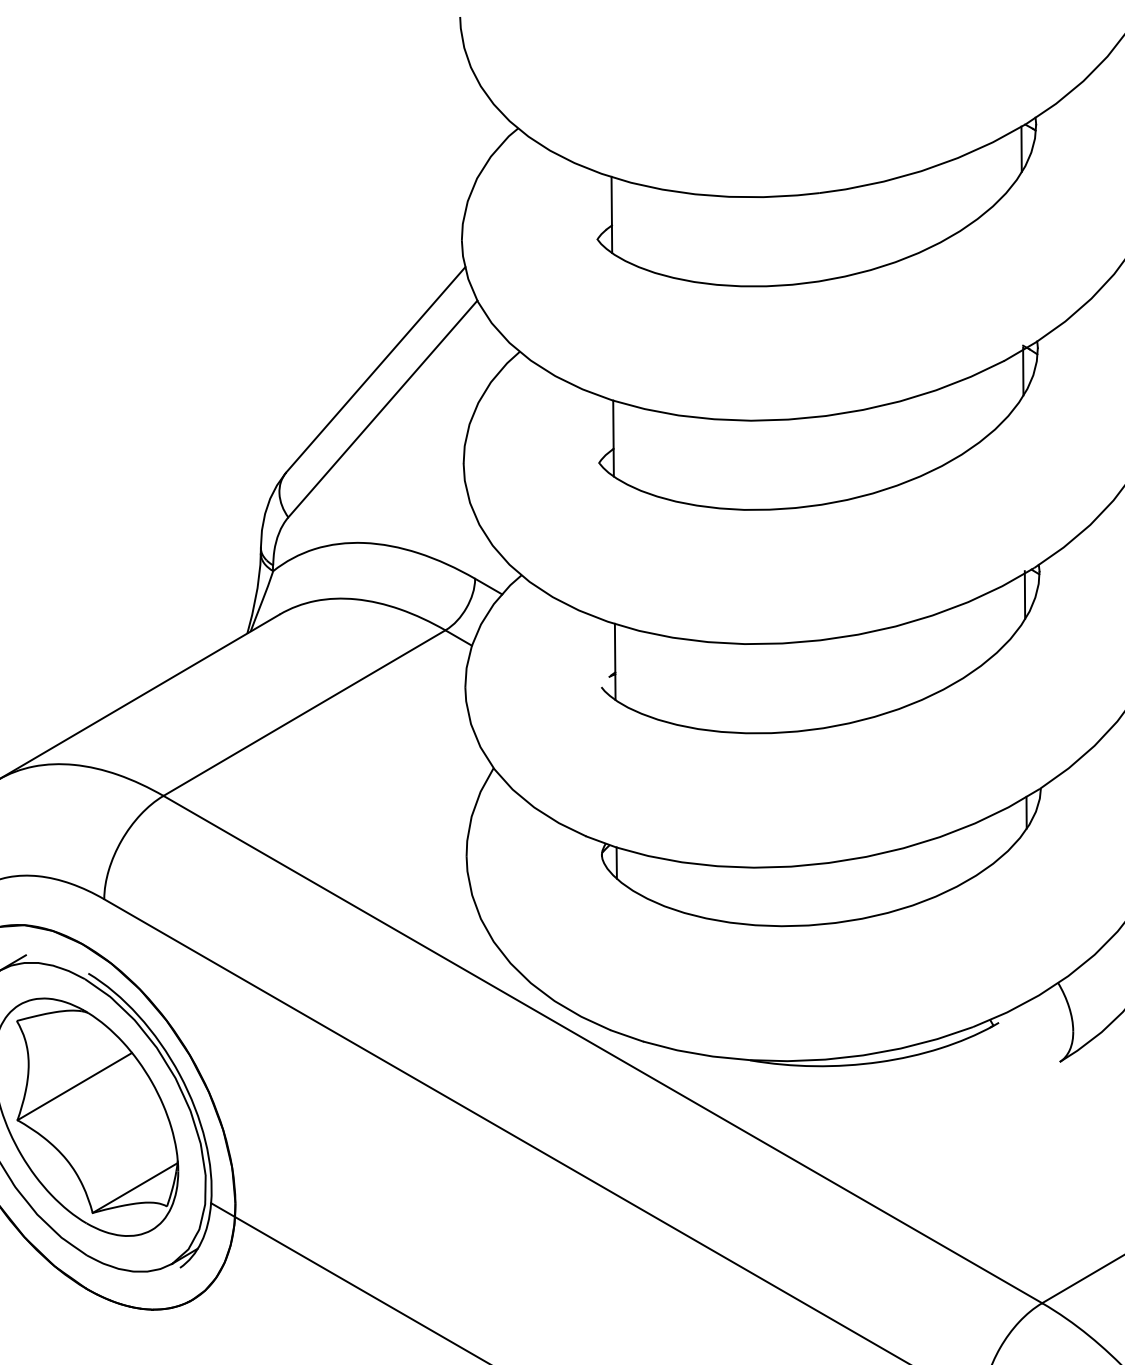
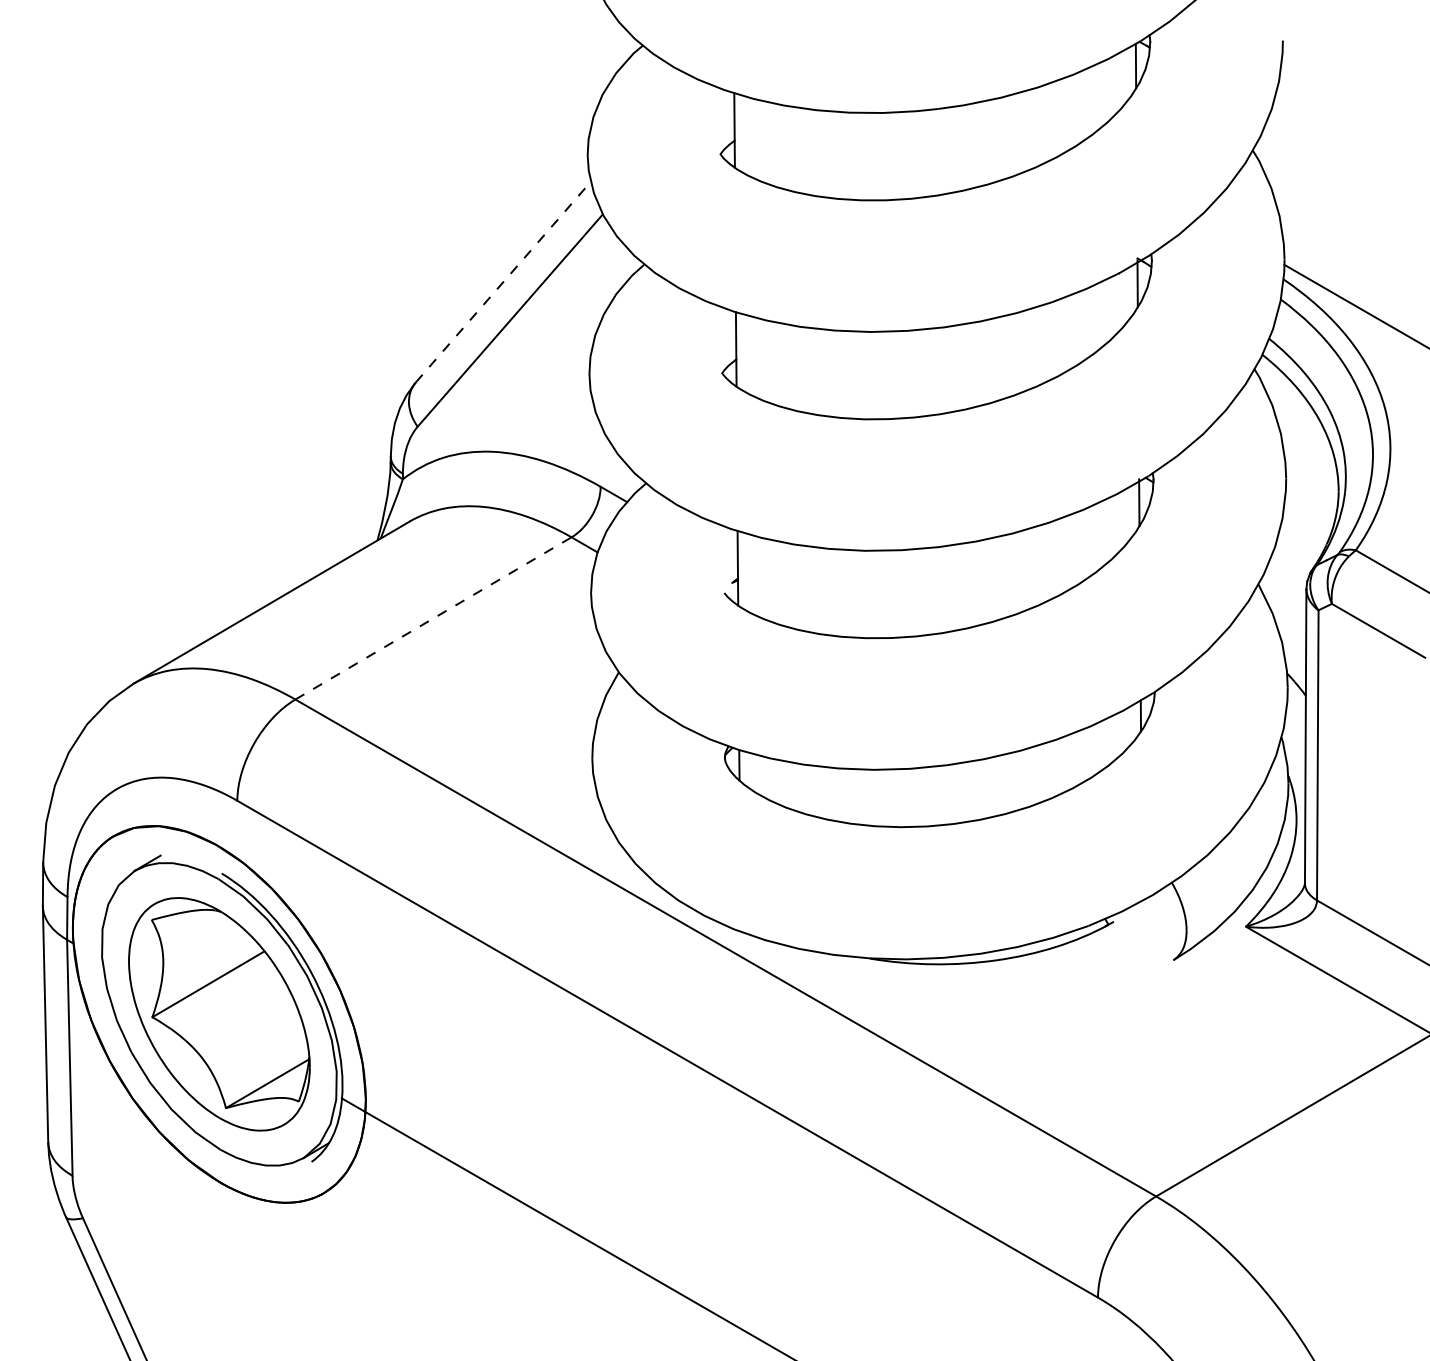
line: (375, 369) -> (503, 281), solid -> dashed
line: (304, 713) -> (433, 618), solid -> dashed

